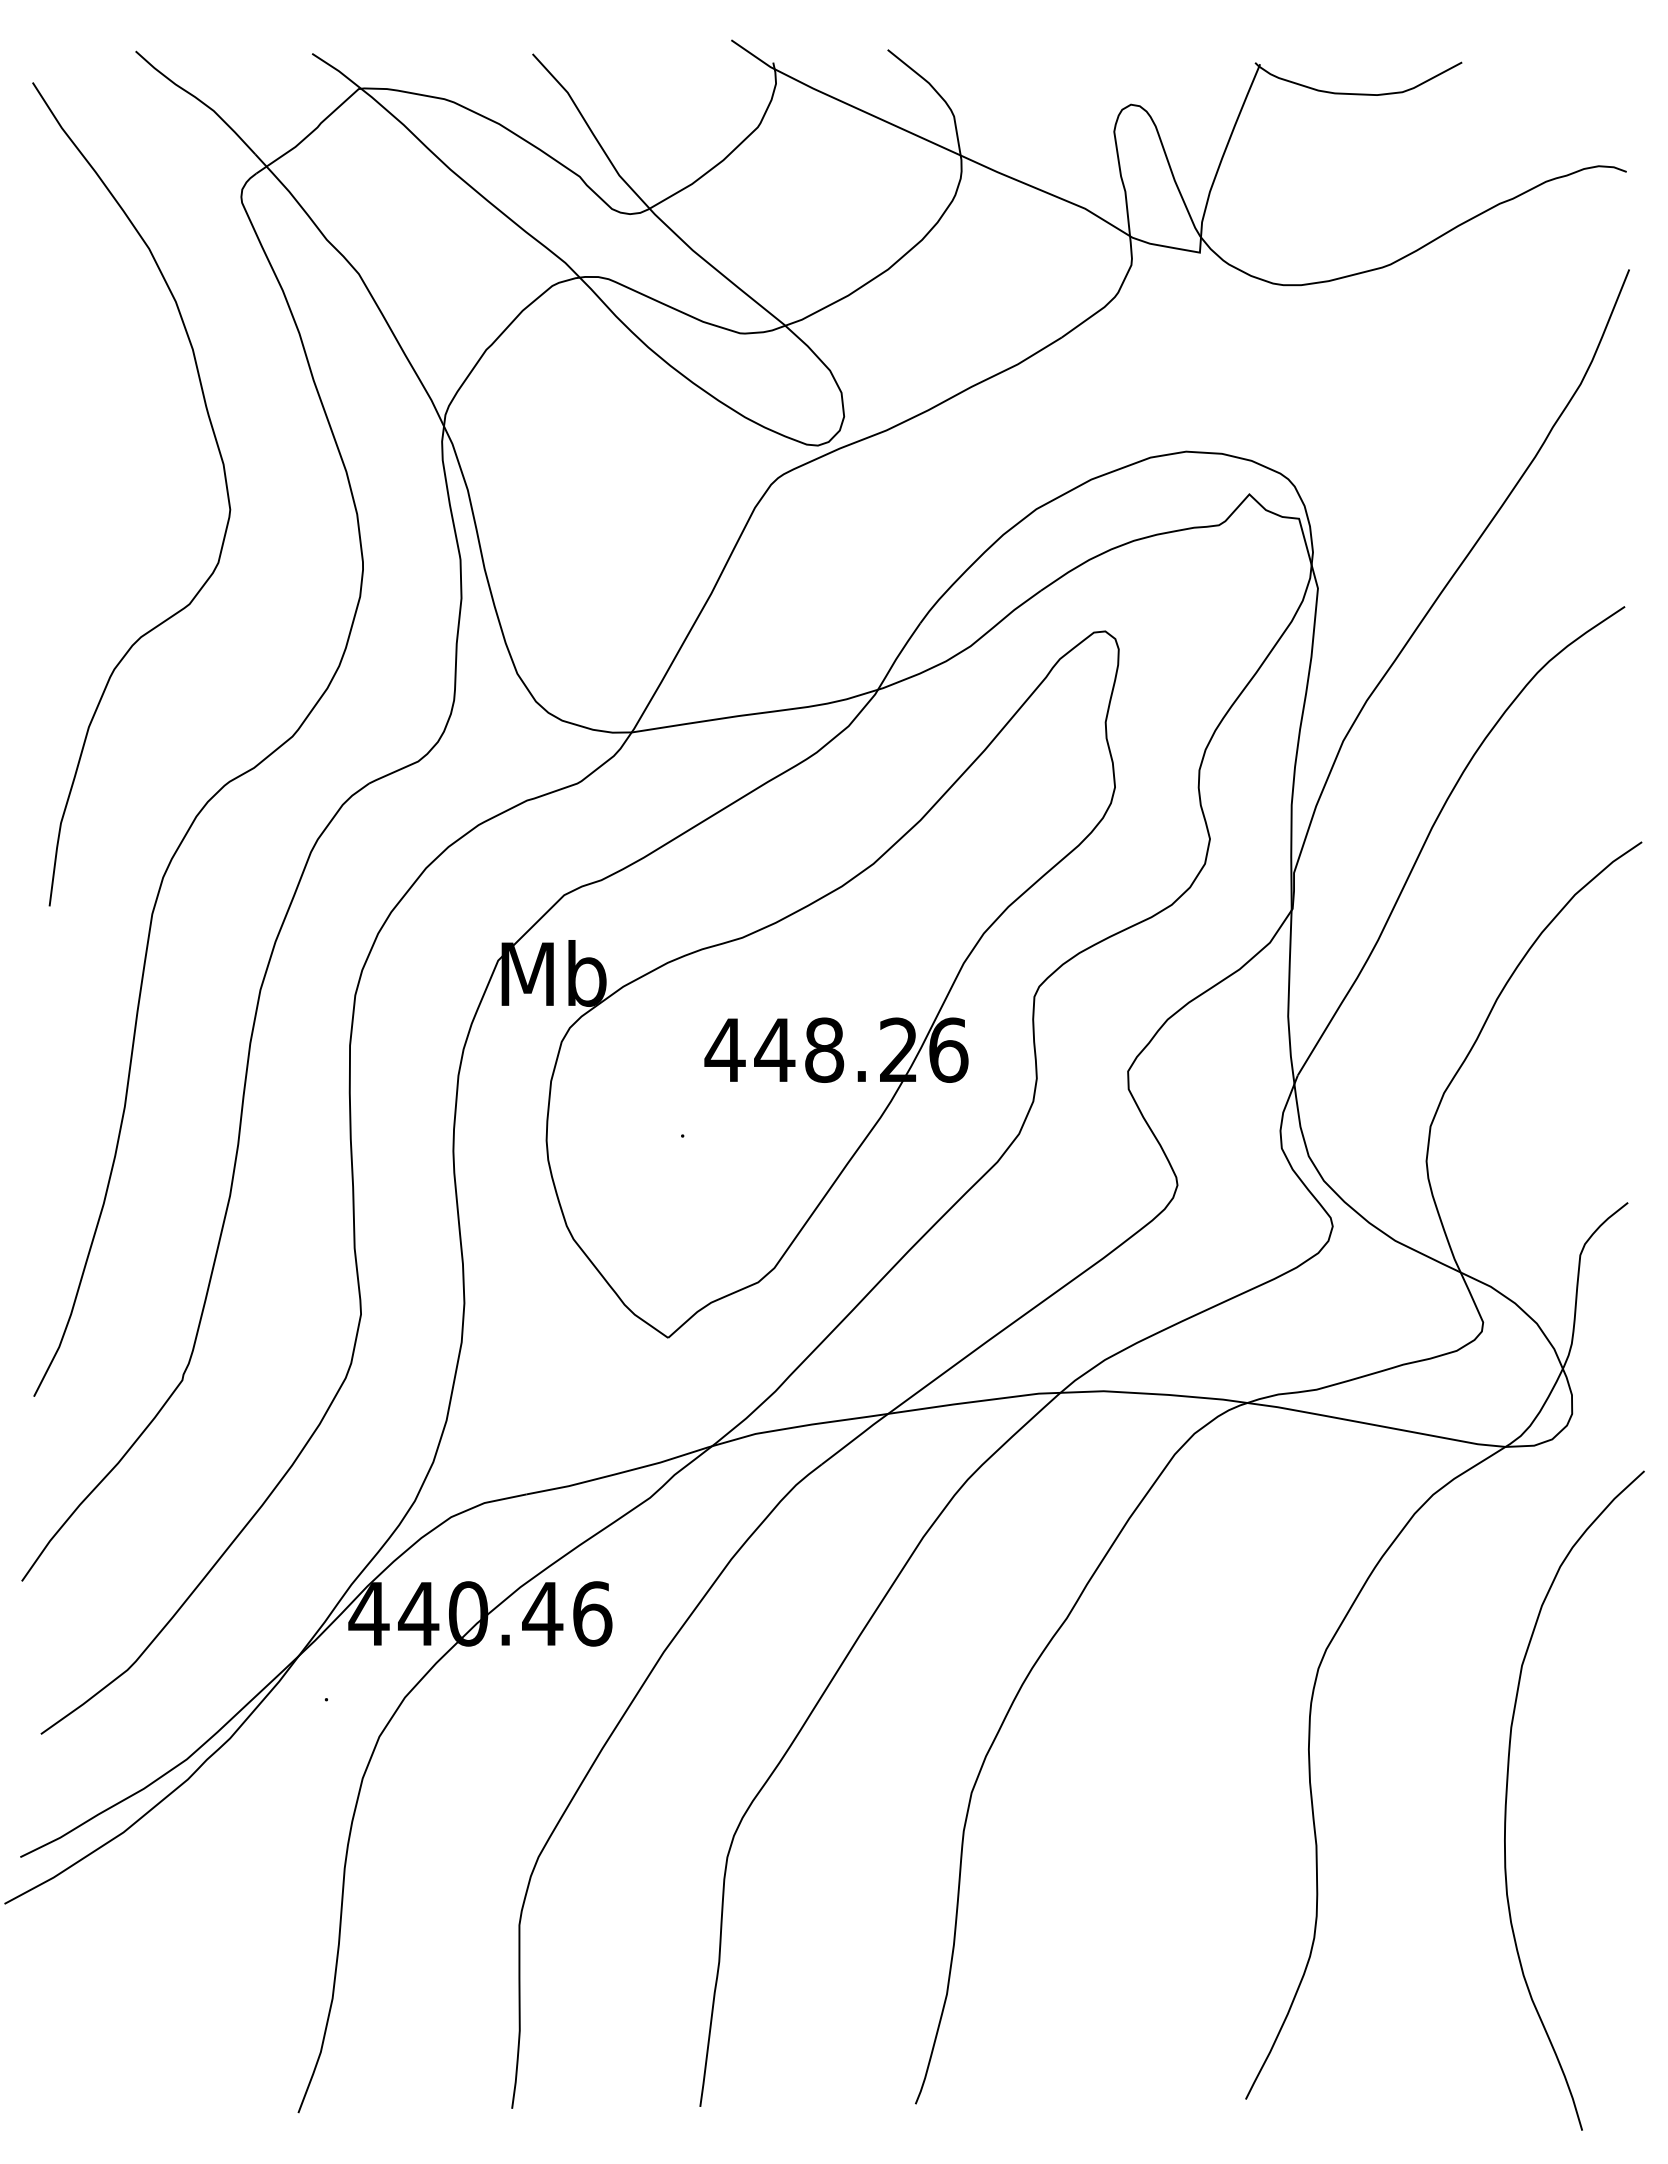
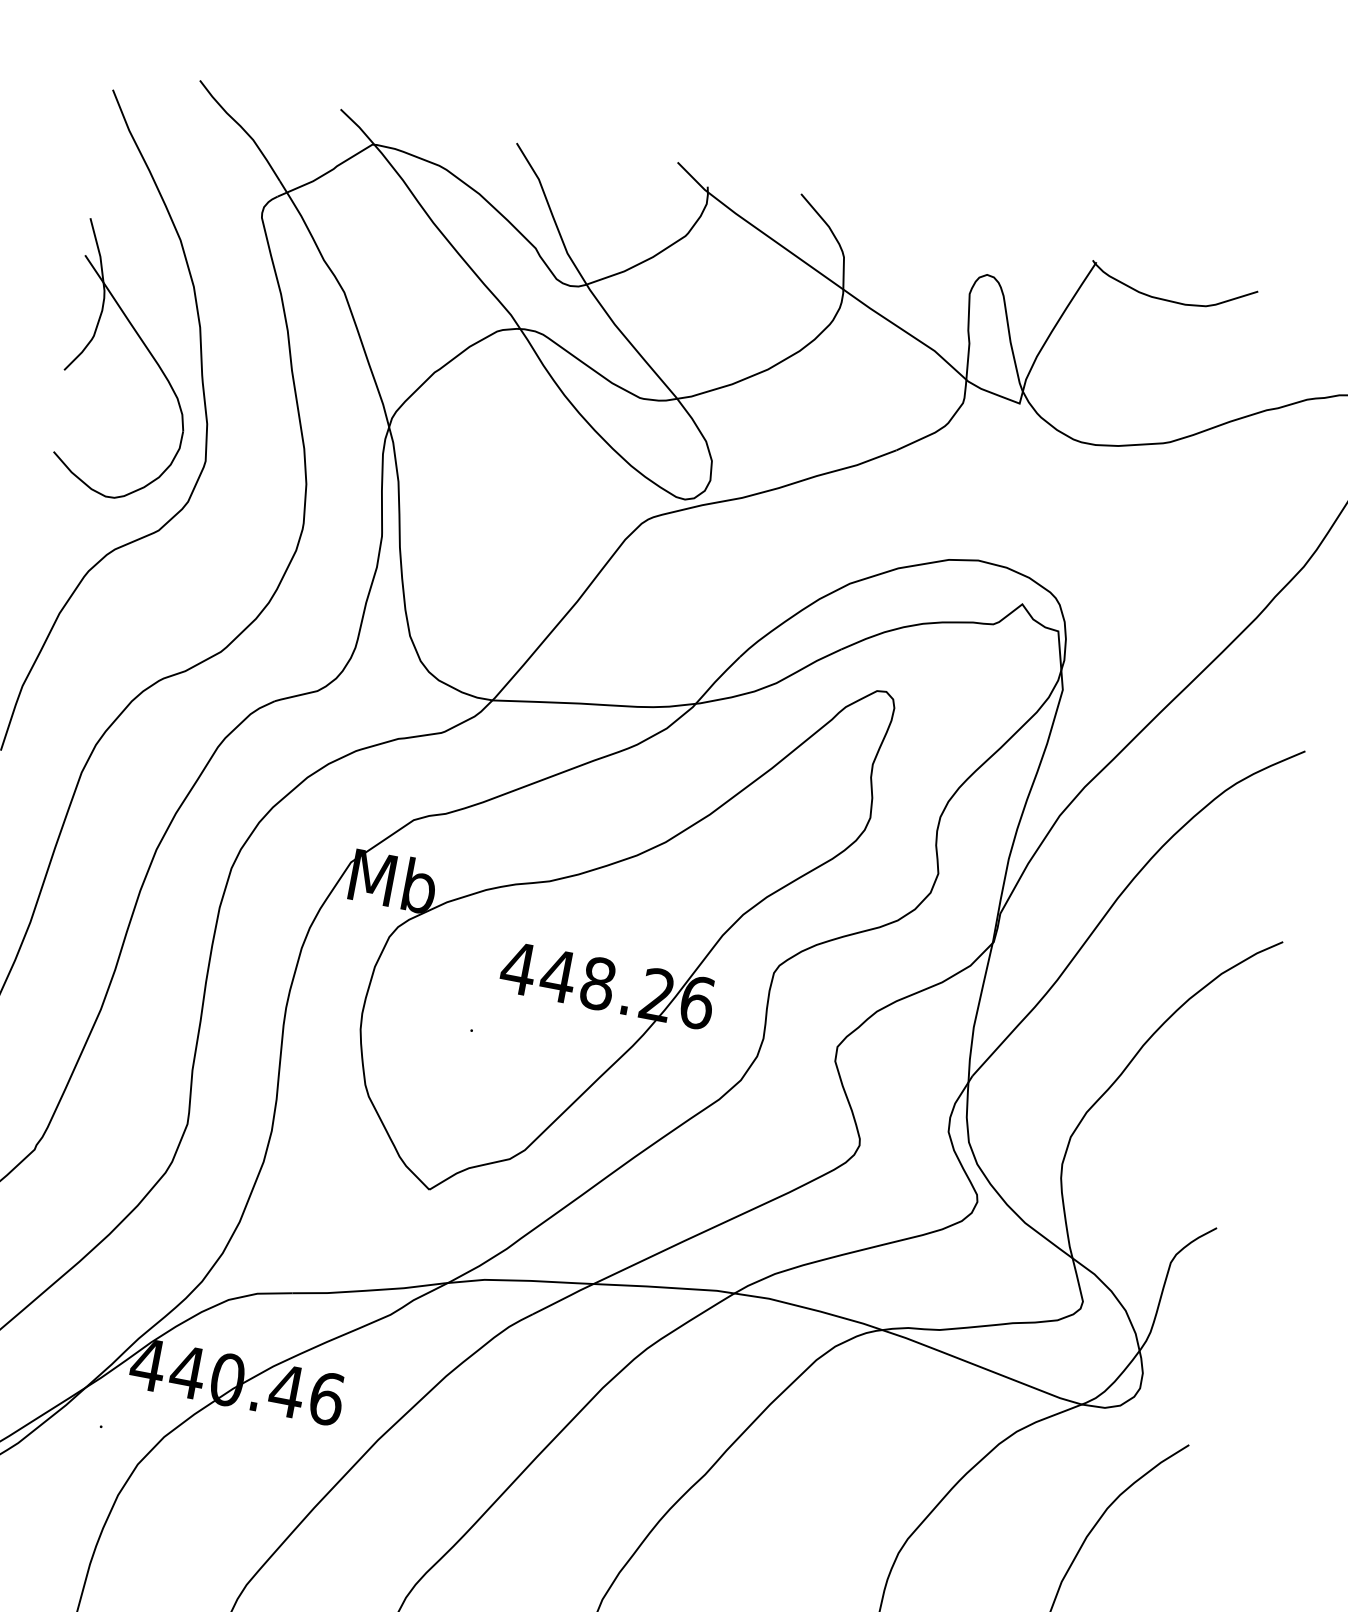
part: (134, 389) -> (147, 350), added

